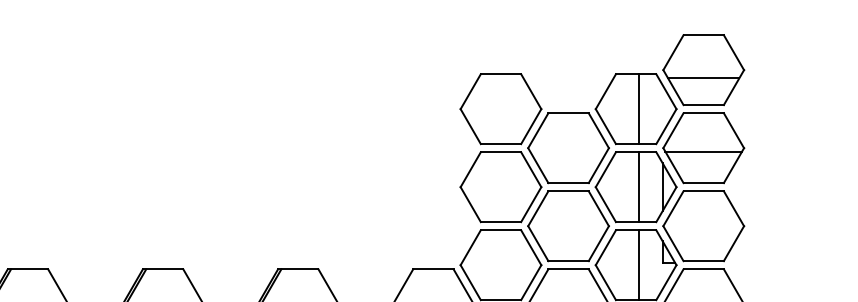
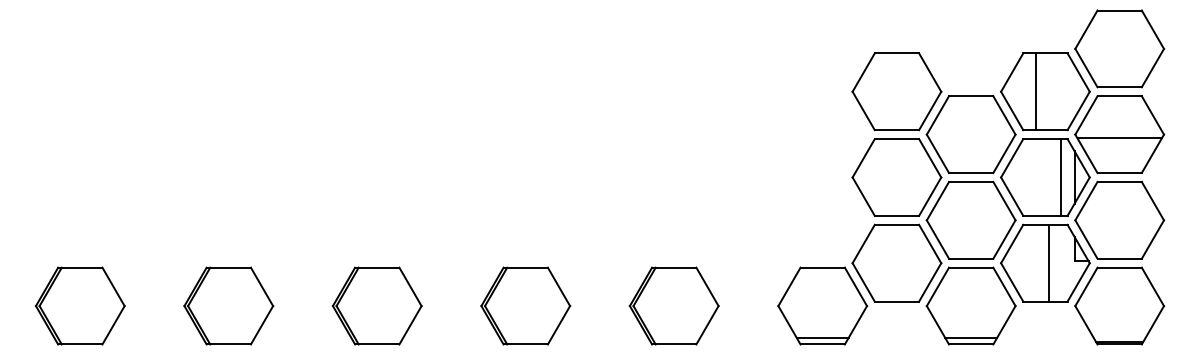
line: (703, 77) -> (1119, 57), removed
line: (638, 108) -> (1035, 91), moved
line: (638, 186) -> (1060, 176), moved

